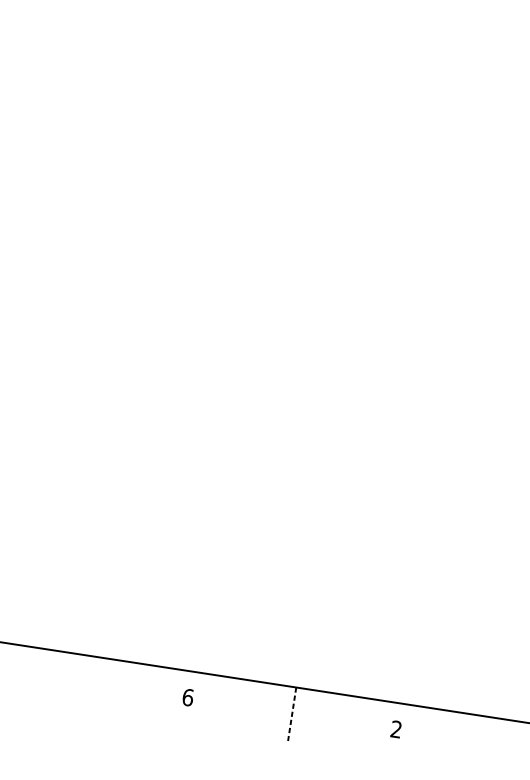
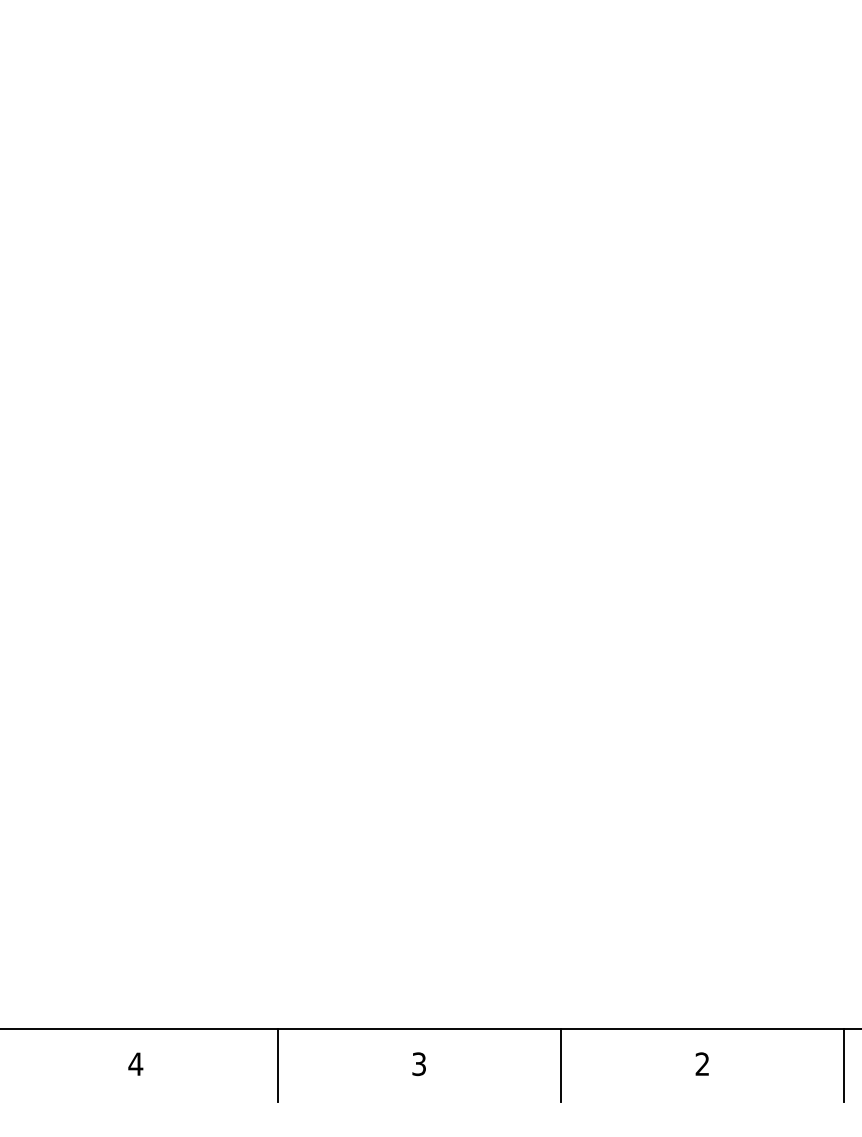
line: (83, 681) -> (277, 1064), added
text: (188, 697) -> (419, 1064), 6 -> 3
line: (291, 714) -> (560, 1065), dashed -> solid
line: (500, 745) -> (844, 1064), added

